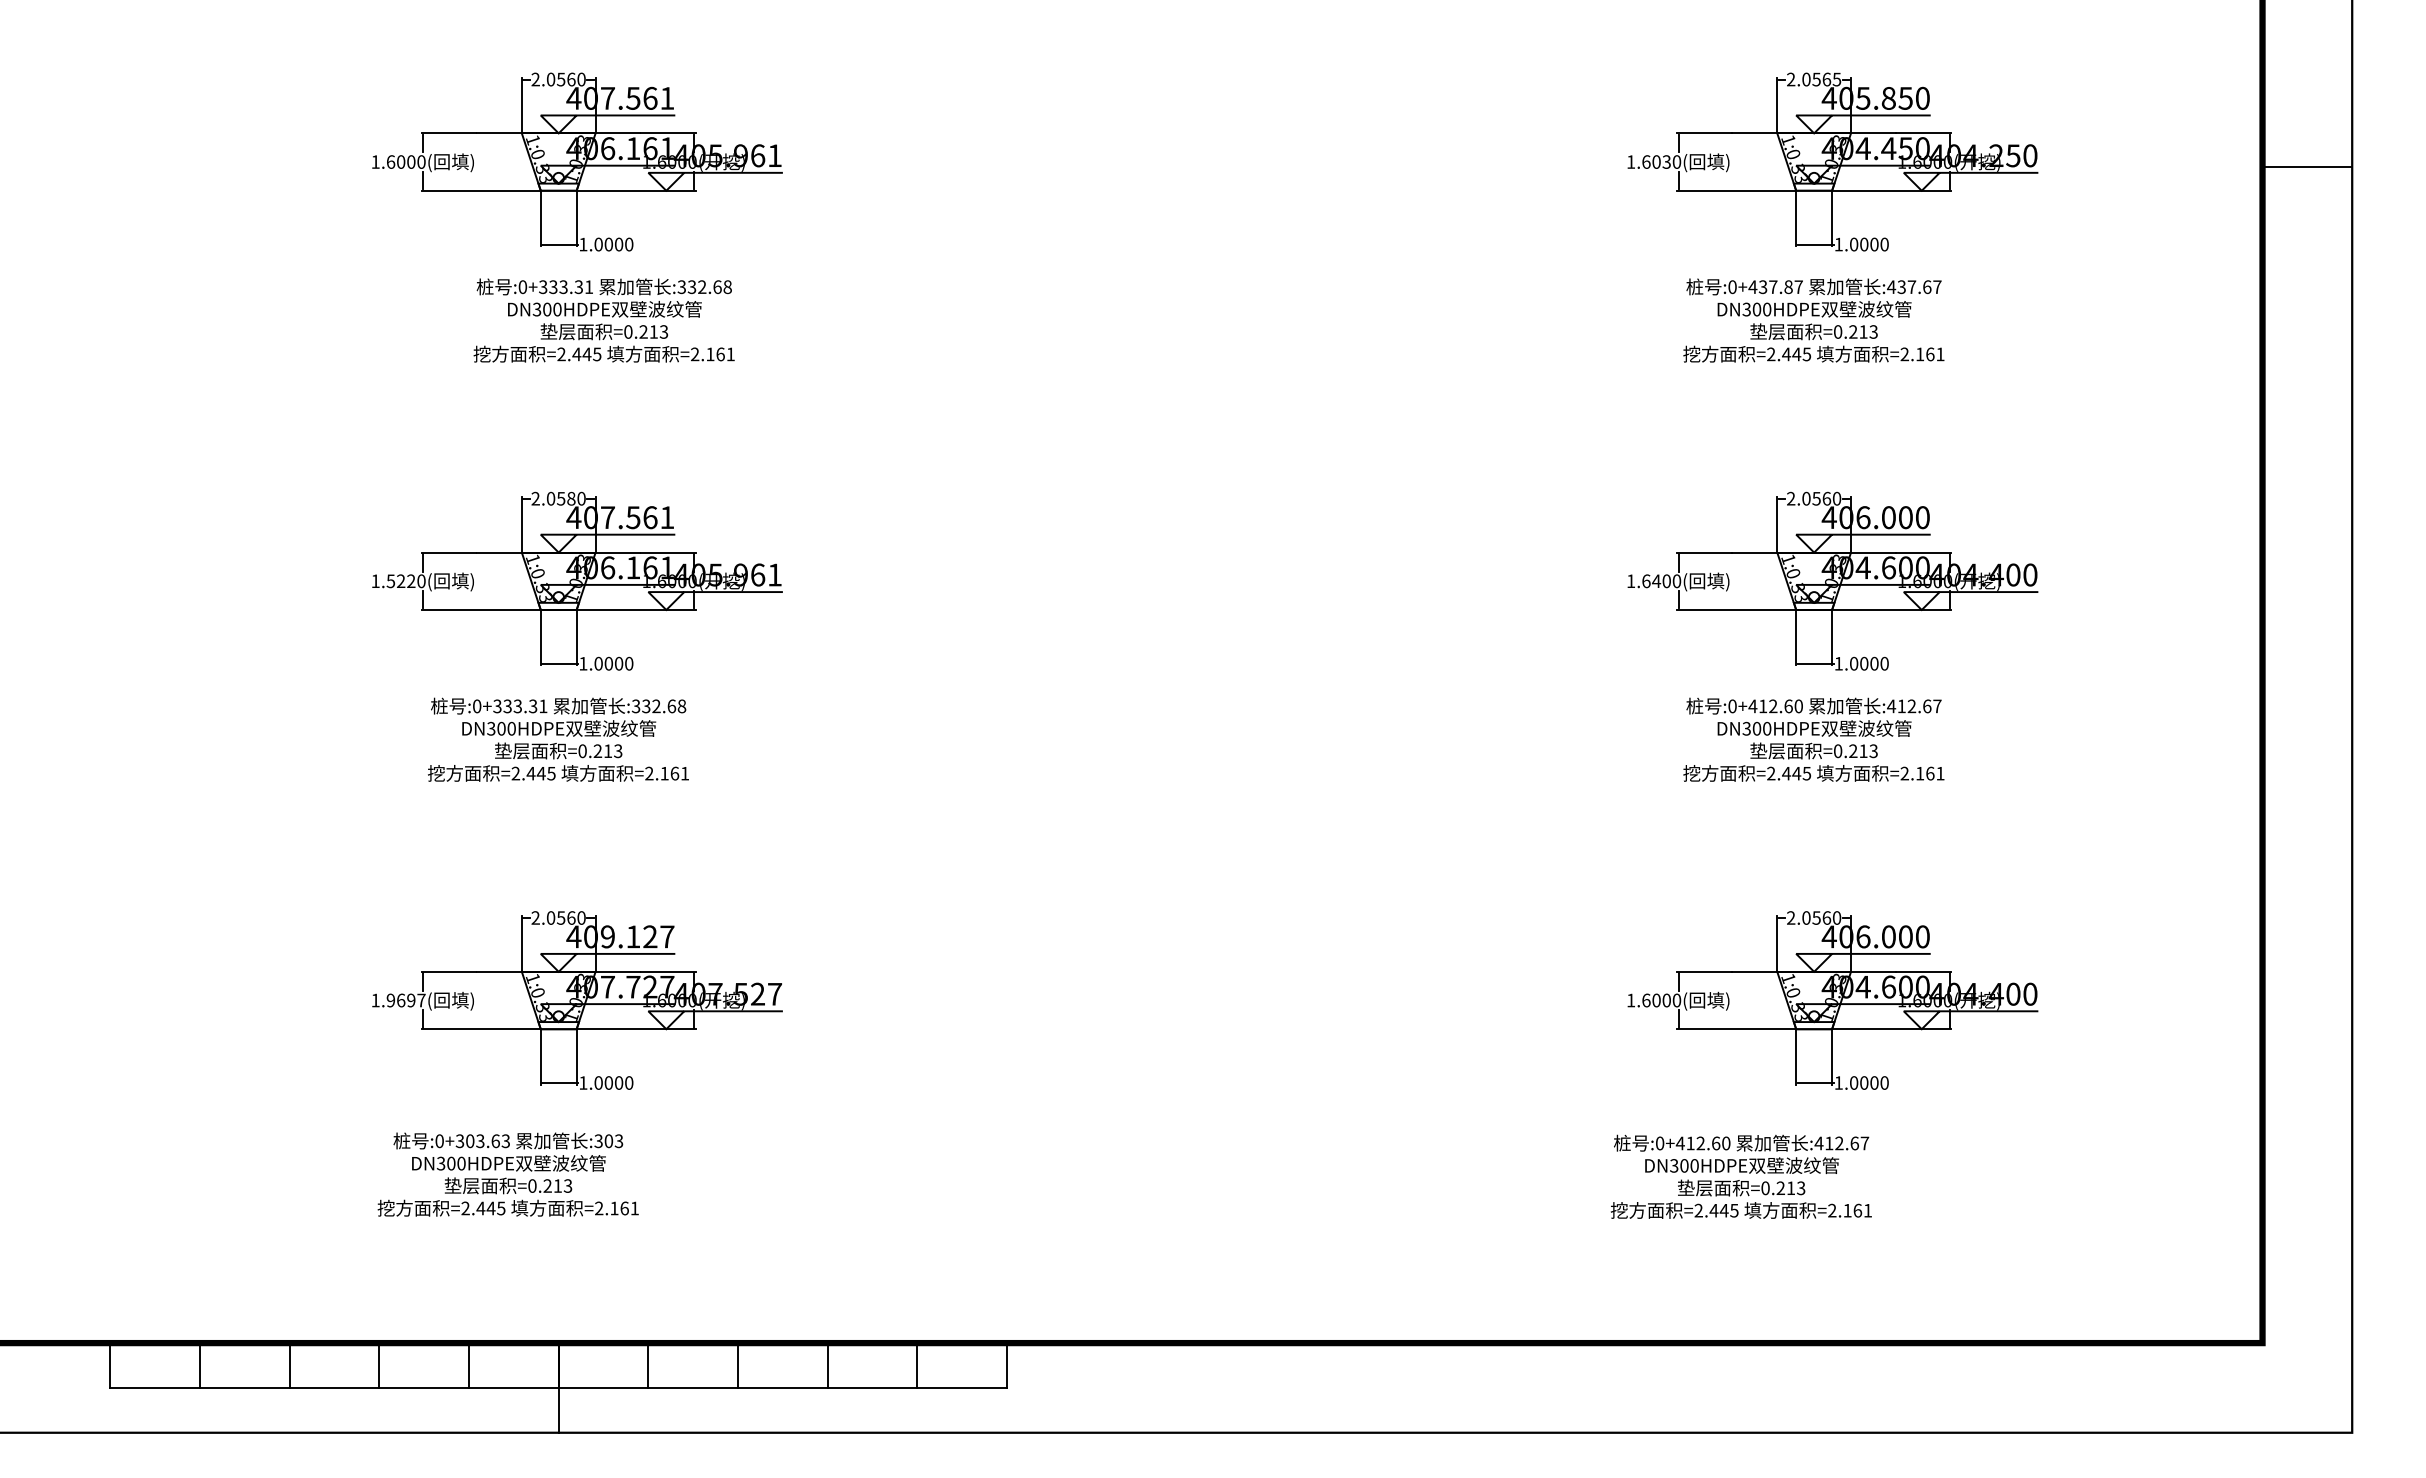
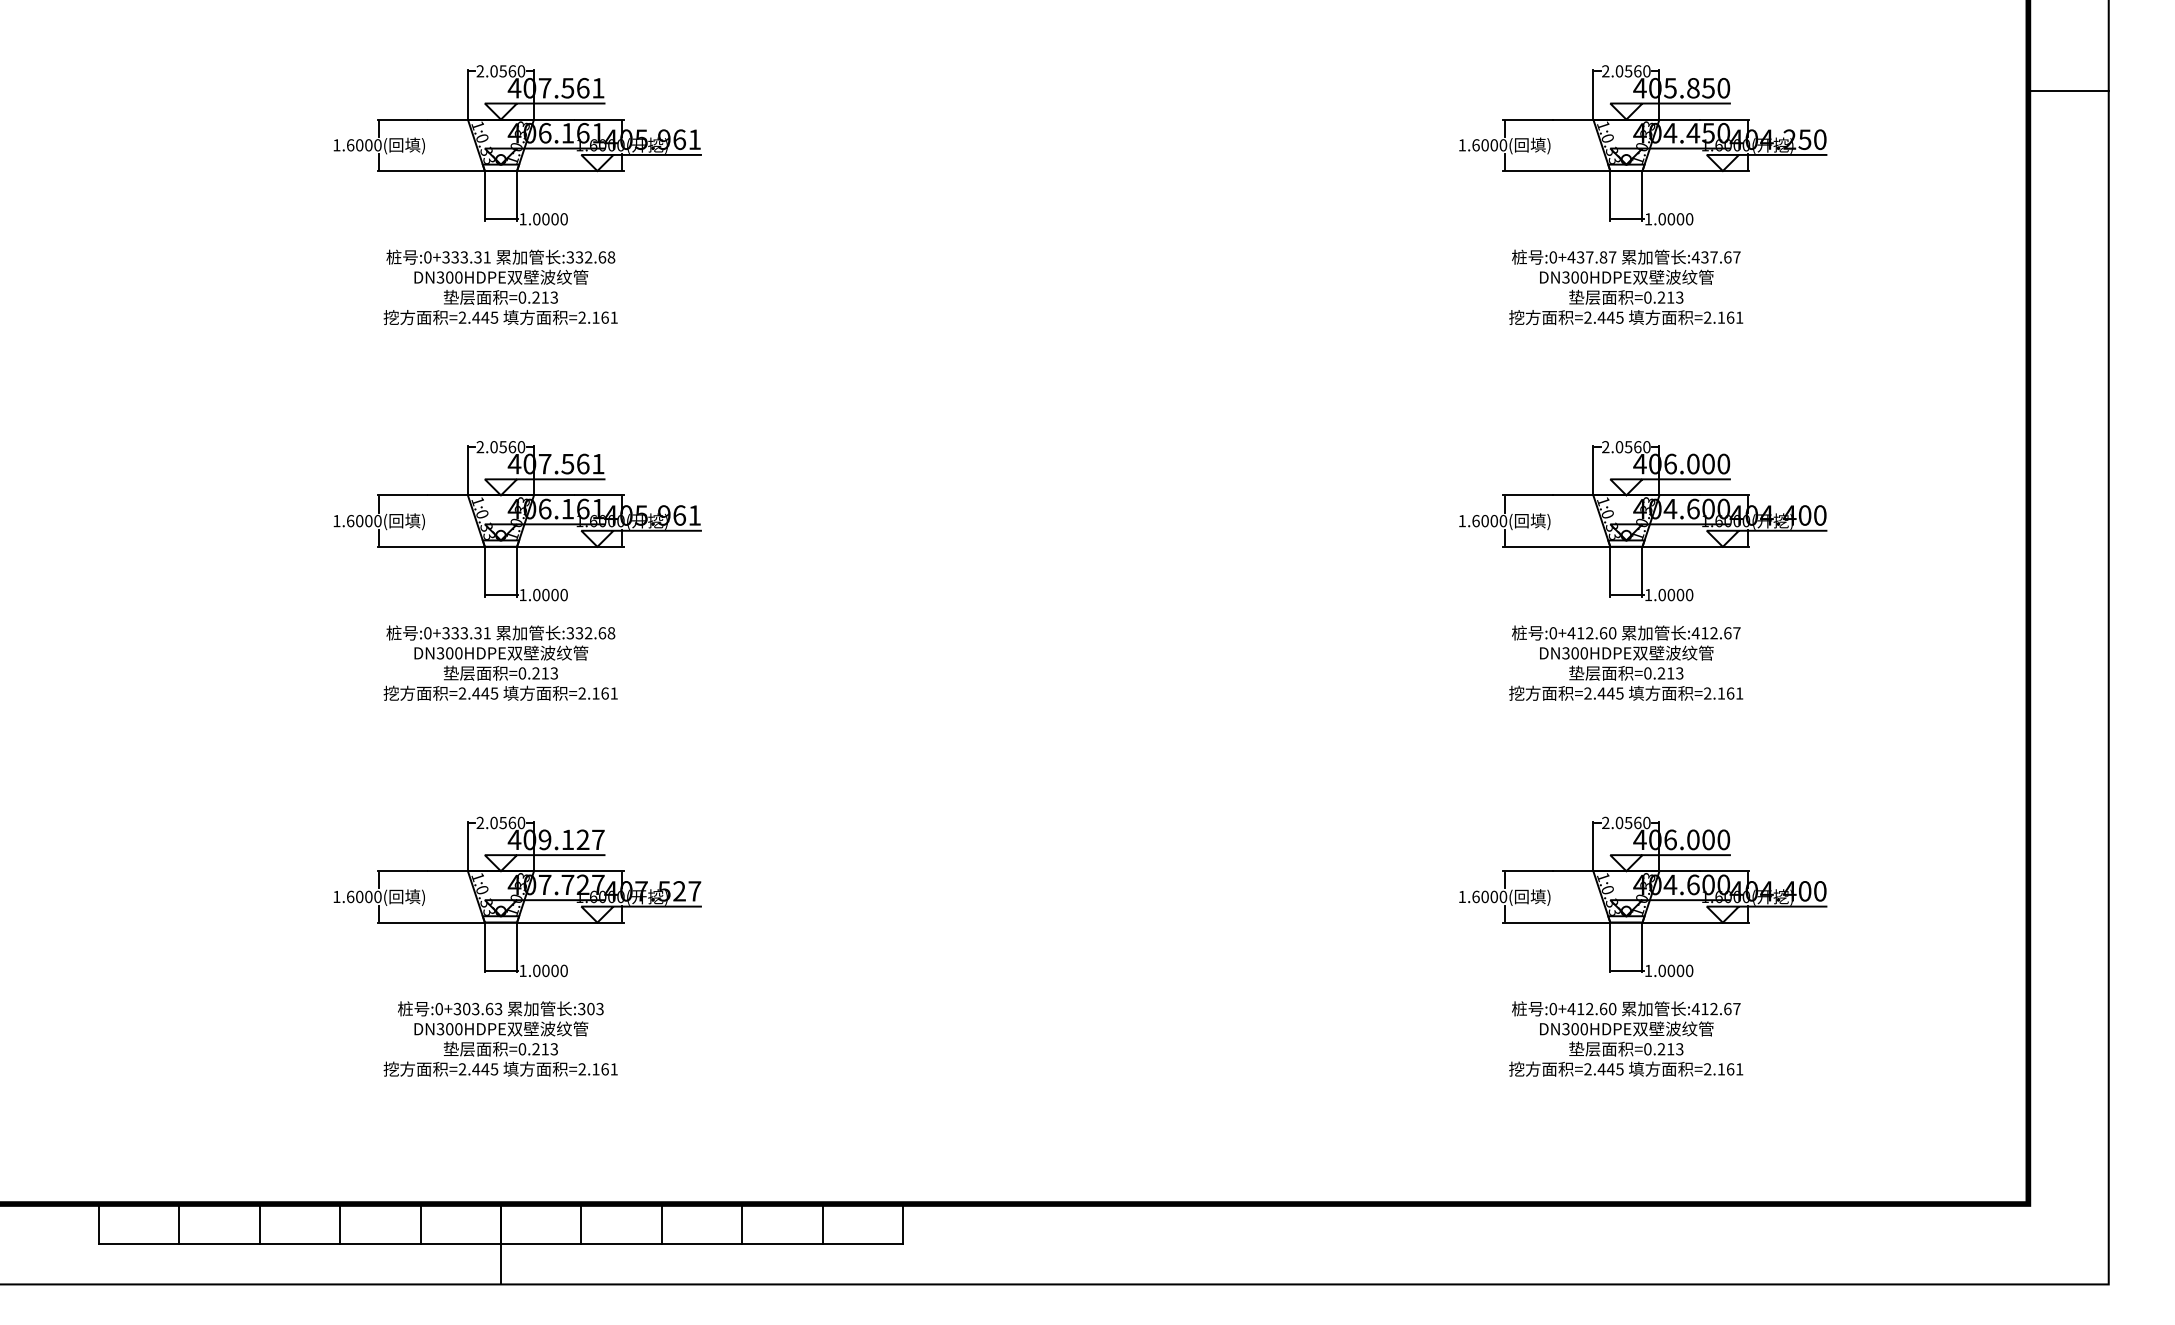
text: (1836, 79) -> (1646, 71), 2.0565 -> 2.0560
text: (1665, 162) -> (1493, 145), 1.6030( -> 1.6000(
line: (2307, 166) -> (2068, 90), moved
text: (603, 319) -> (500, 286), moved
text: (571, 499) -> (512, 447), 2.0580 -> 2.0560
text: (400, 580) -> (359, 520), 1.5220( -> 1.6000(
text: (1656, 581) -> (1485, 521), 1.6400( -> 1.6000(
text: (405, 1000) -> (363, 896), 1.9697( -> 1.6000(
text: (508, 1174) -> (500, 1038), moved
text: (1741, 1176) -> (1626, 1038), moved

